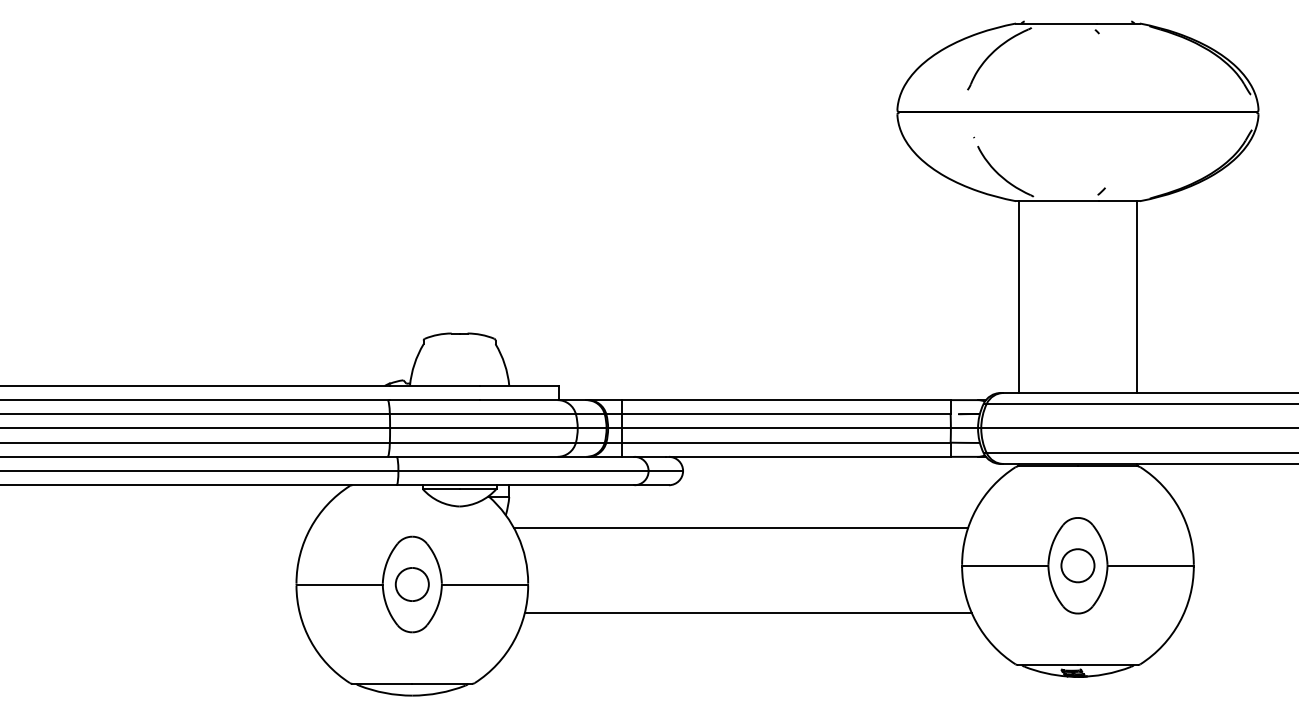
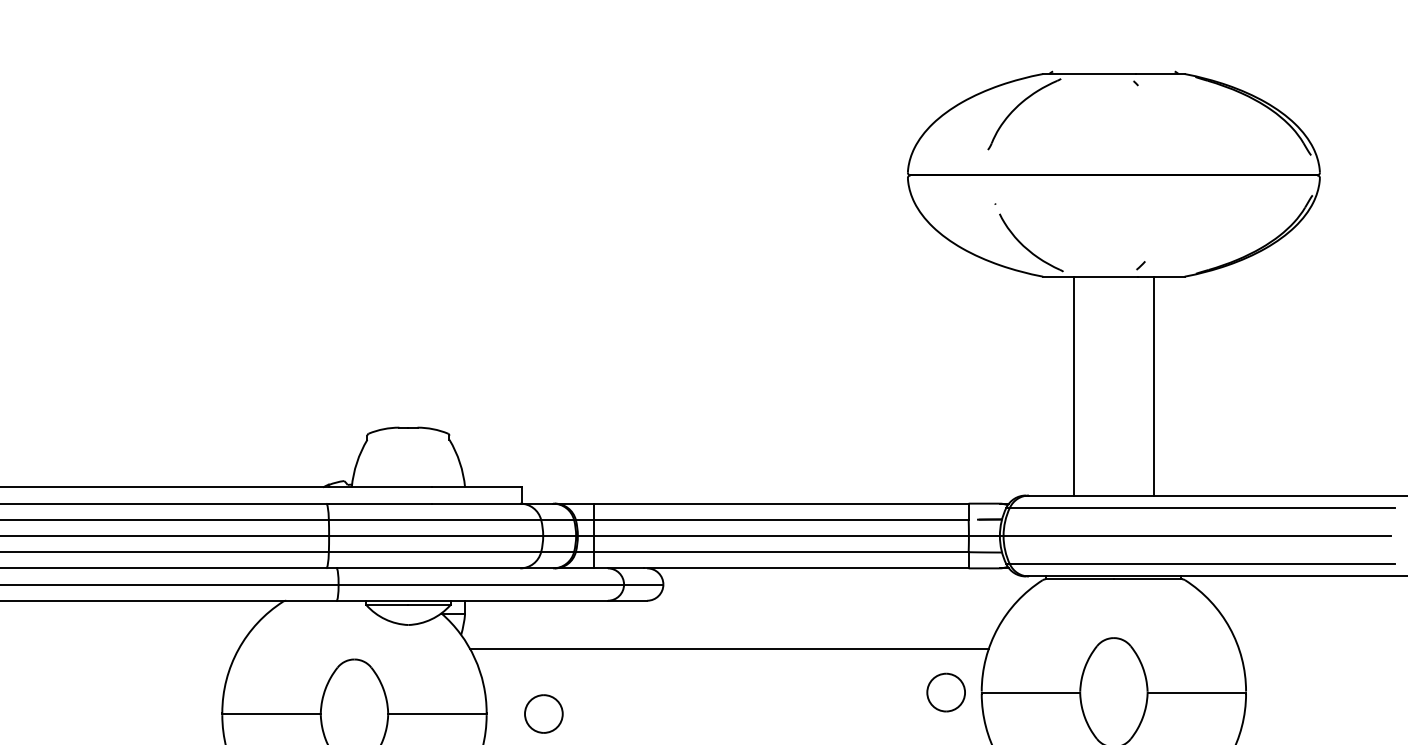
line: (1018, 297) -> (1073, 386), moved
line: (1137, 297) -> (1154, 386), moved
part: (1077, 565) -> (945, 692), moved
part: (411, 584) -> (542, 714), moved

